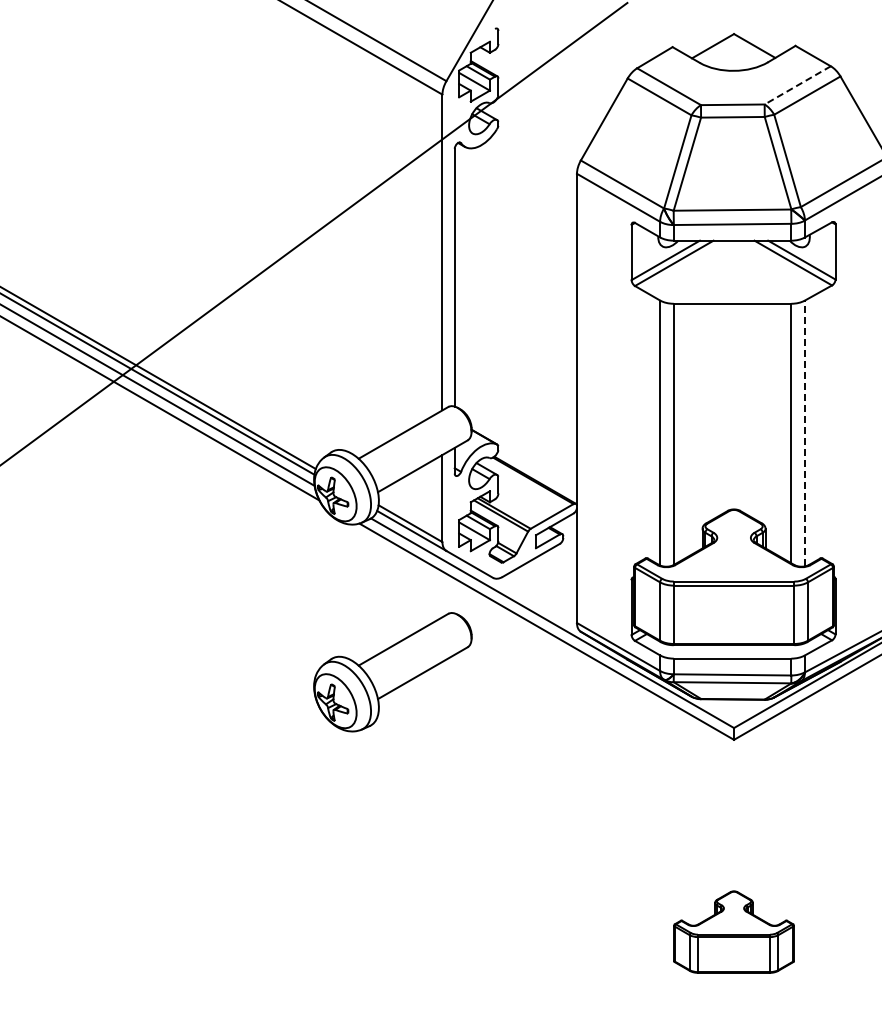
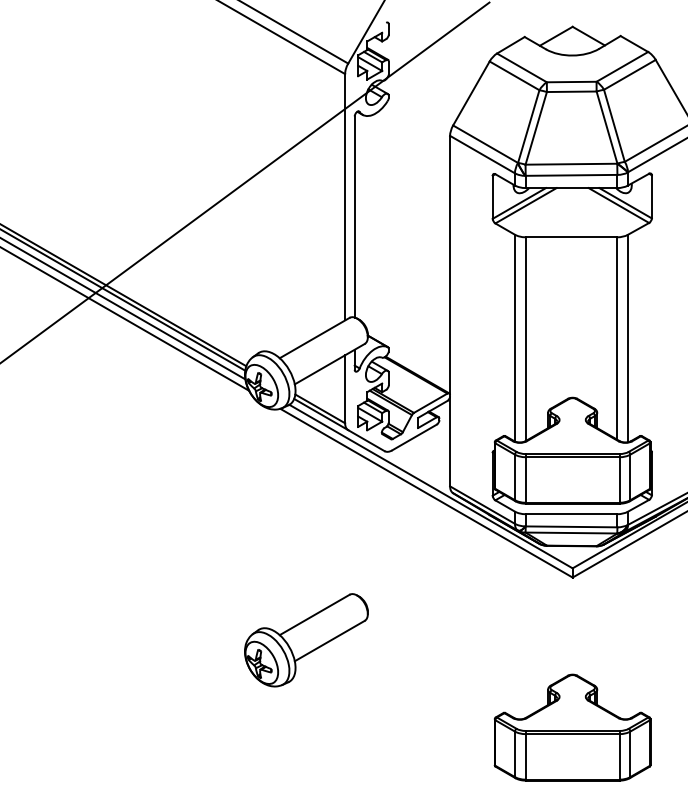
line: (797, 85) -> (622, 66), dashed -> solid
line: (804, 433) -> (627, 338), dashed -> solid
part: (392, 672) -> (306, 640), moved
part: (733, 931) -> (572, 727), size x1.67

